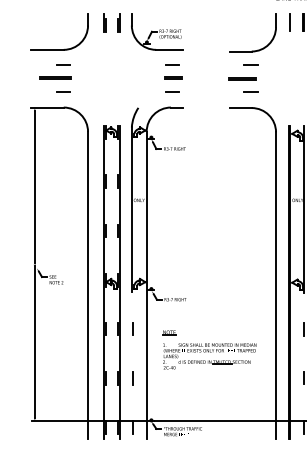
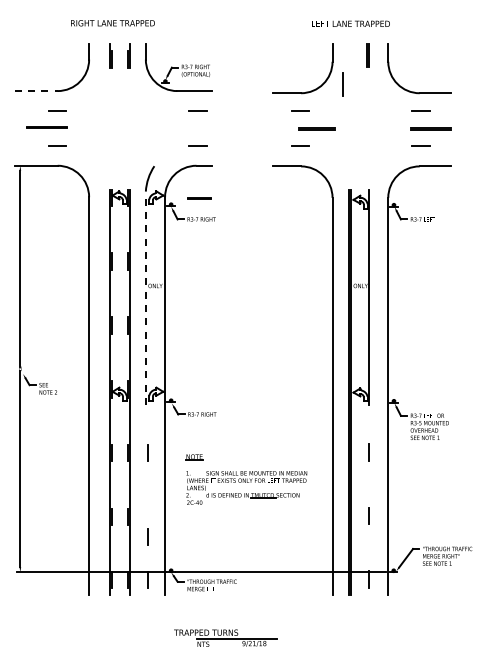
line: (289, 22) -> (342, 84), moved
line: (47, 50) -> (36, 91), solid -> dashed
line: (173, 77) -> (199, 198), moved
line: (242, 78) -> (316, 128), moved
line: (131, 210) -> (145, 298), solid -> dashed
line: (133, 378) -> (147, 536), moved

